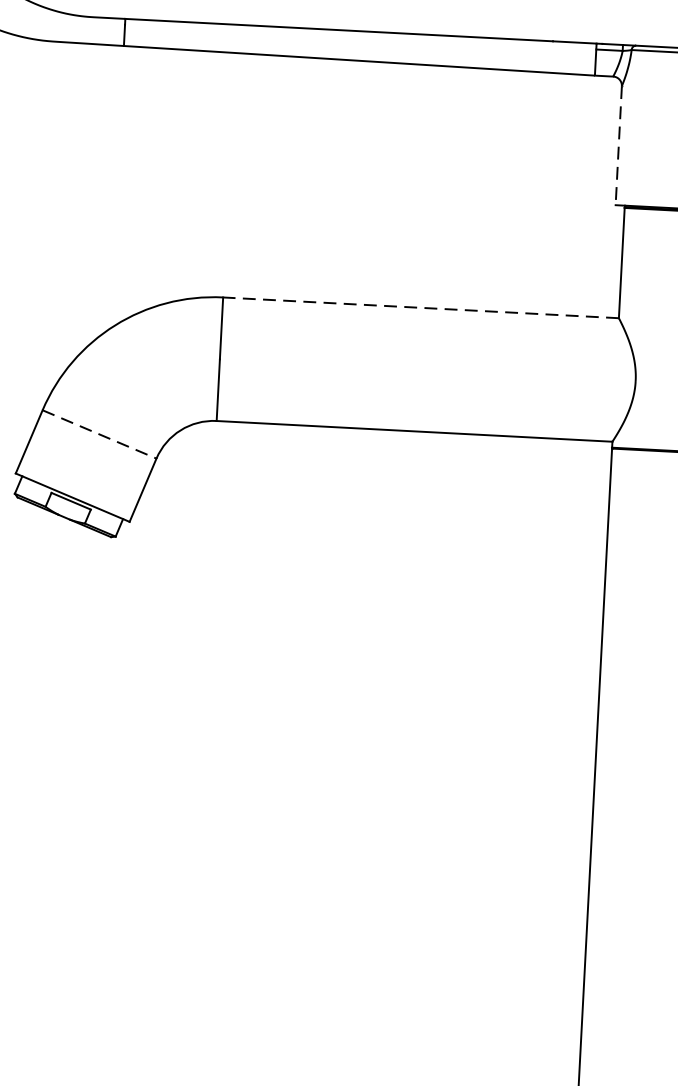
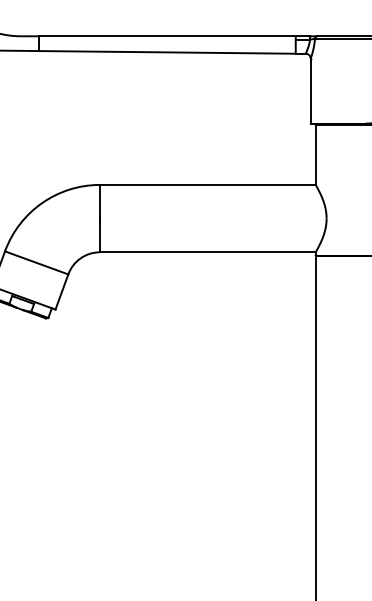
line: (618, 146) -> (310, 91), dashed -> solid
line: (420, 307) -> (207, 184), dashed -> solid
line: (99, 433) -> (36, 262), dashed -> solid

